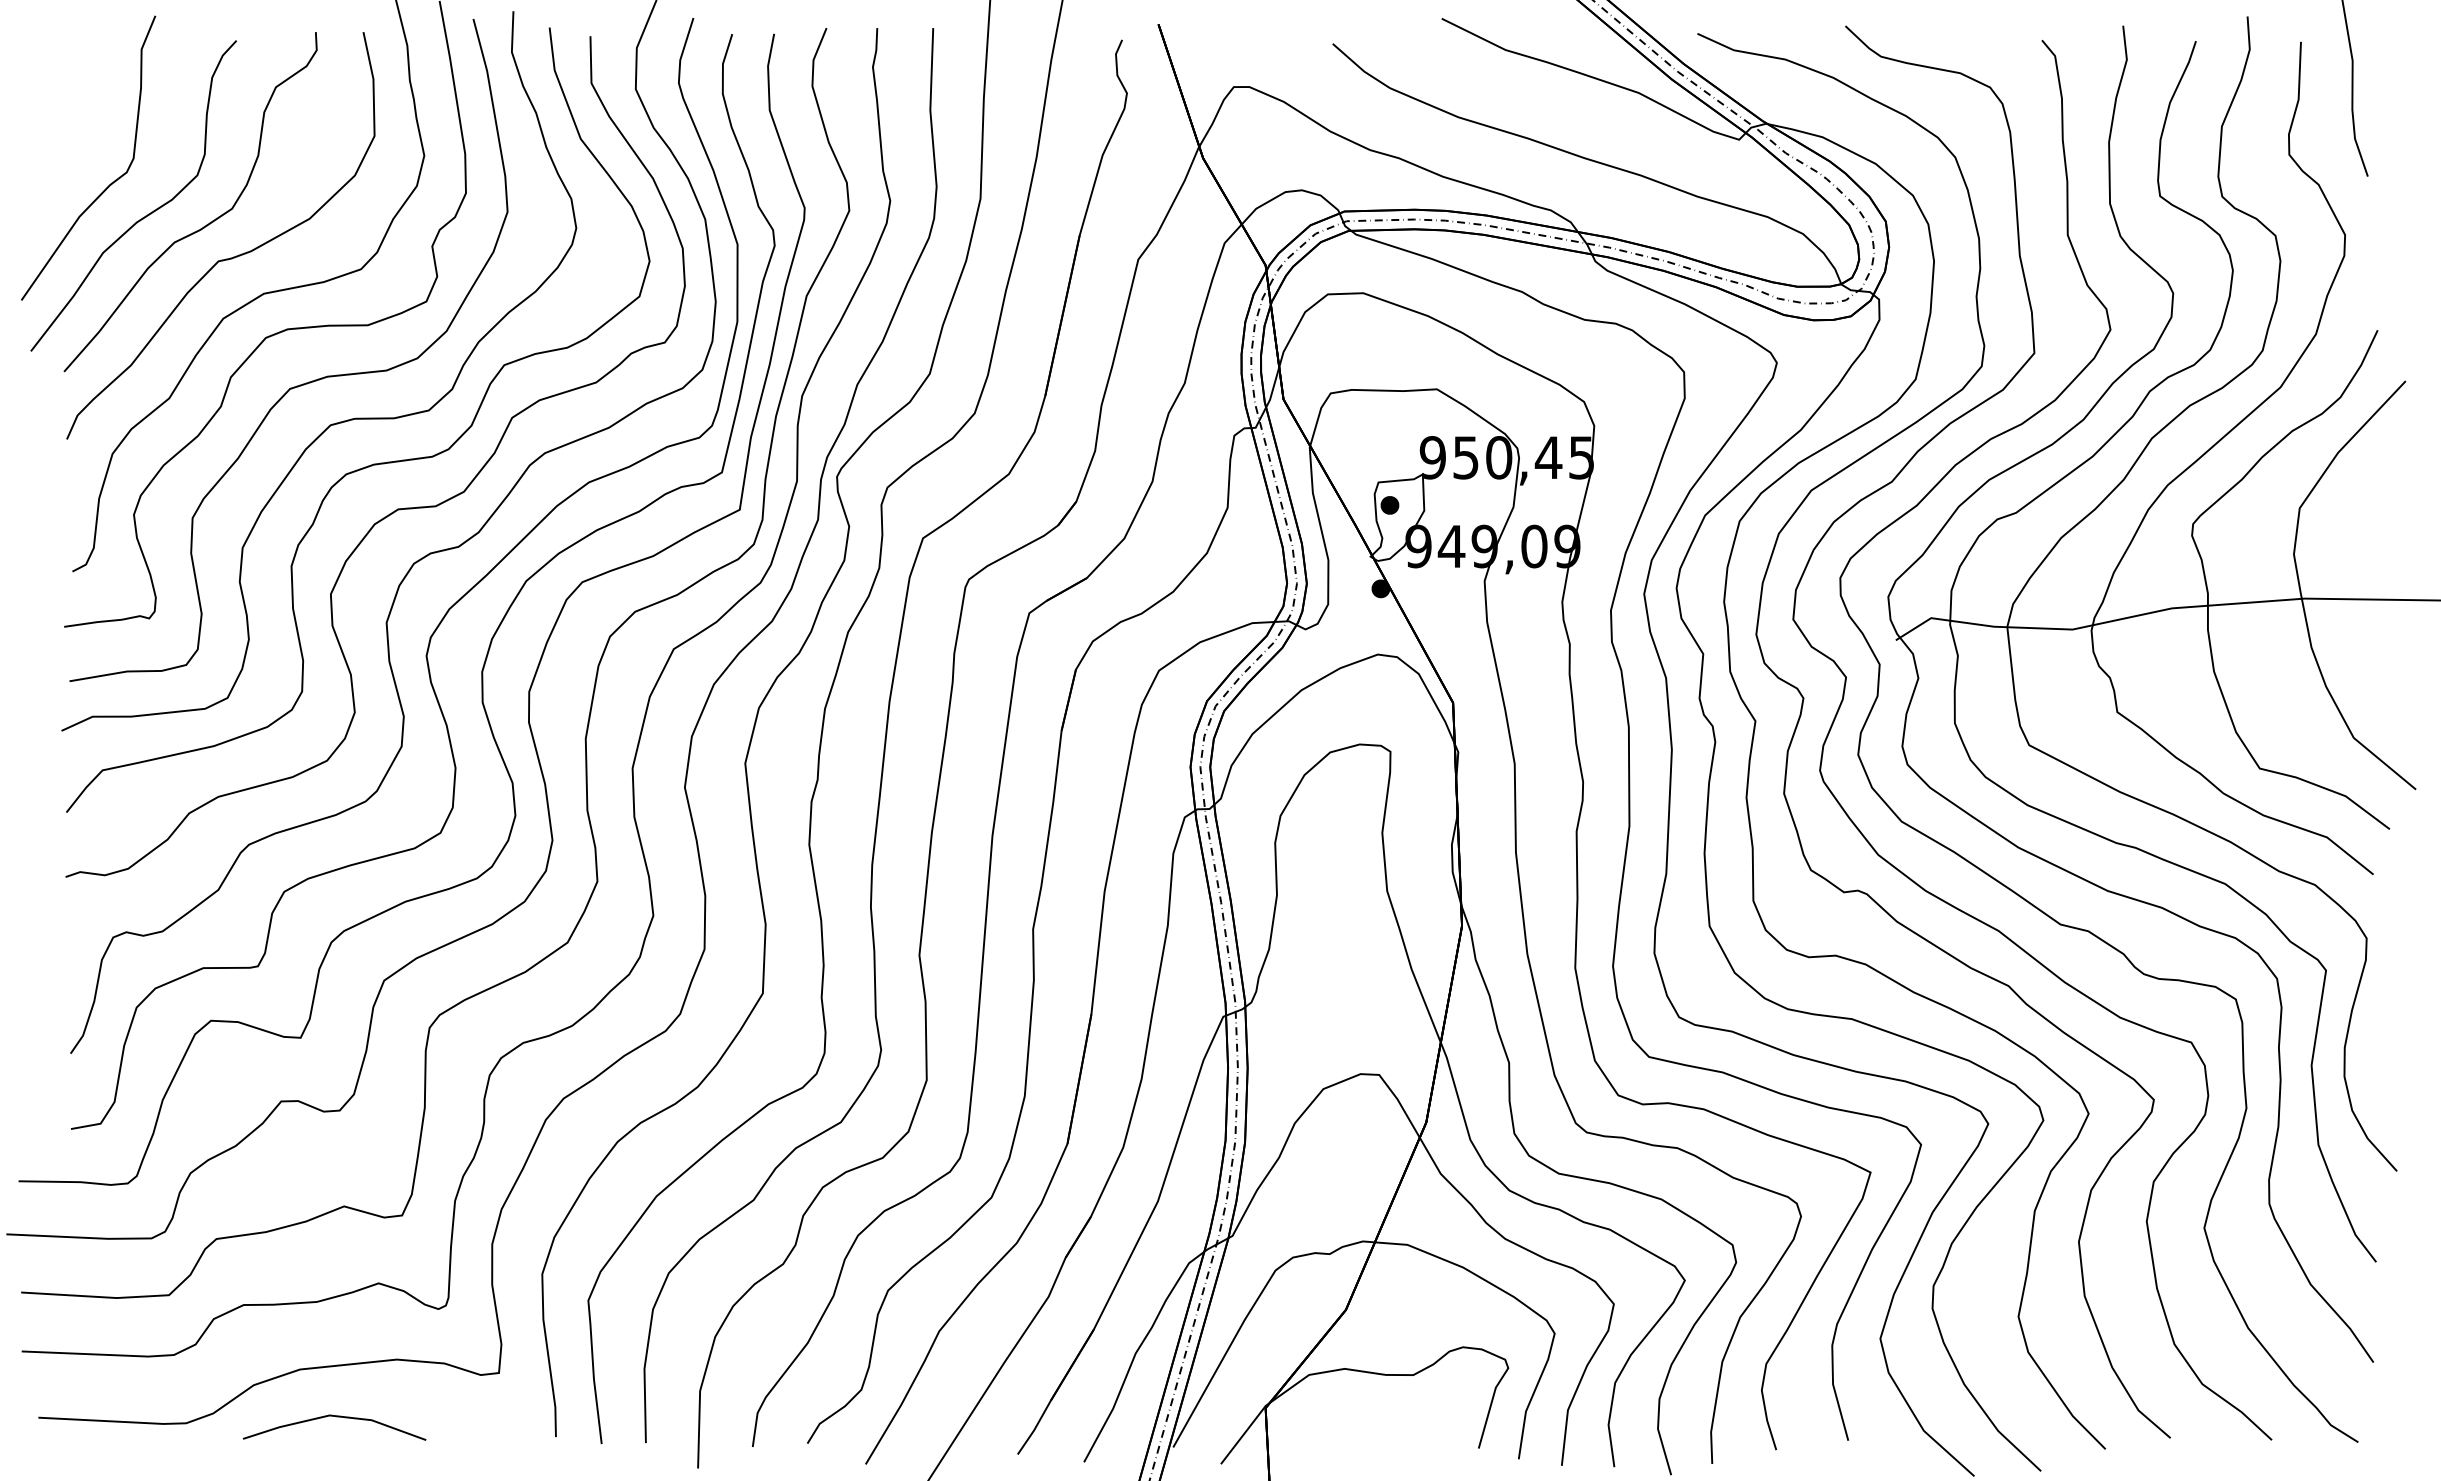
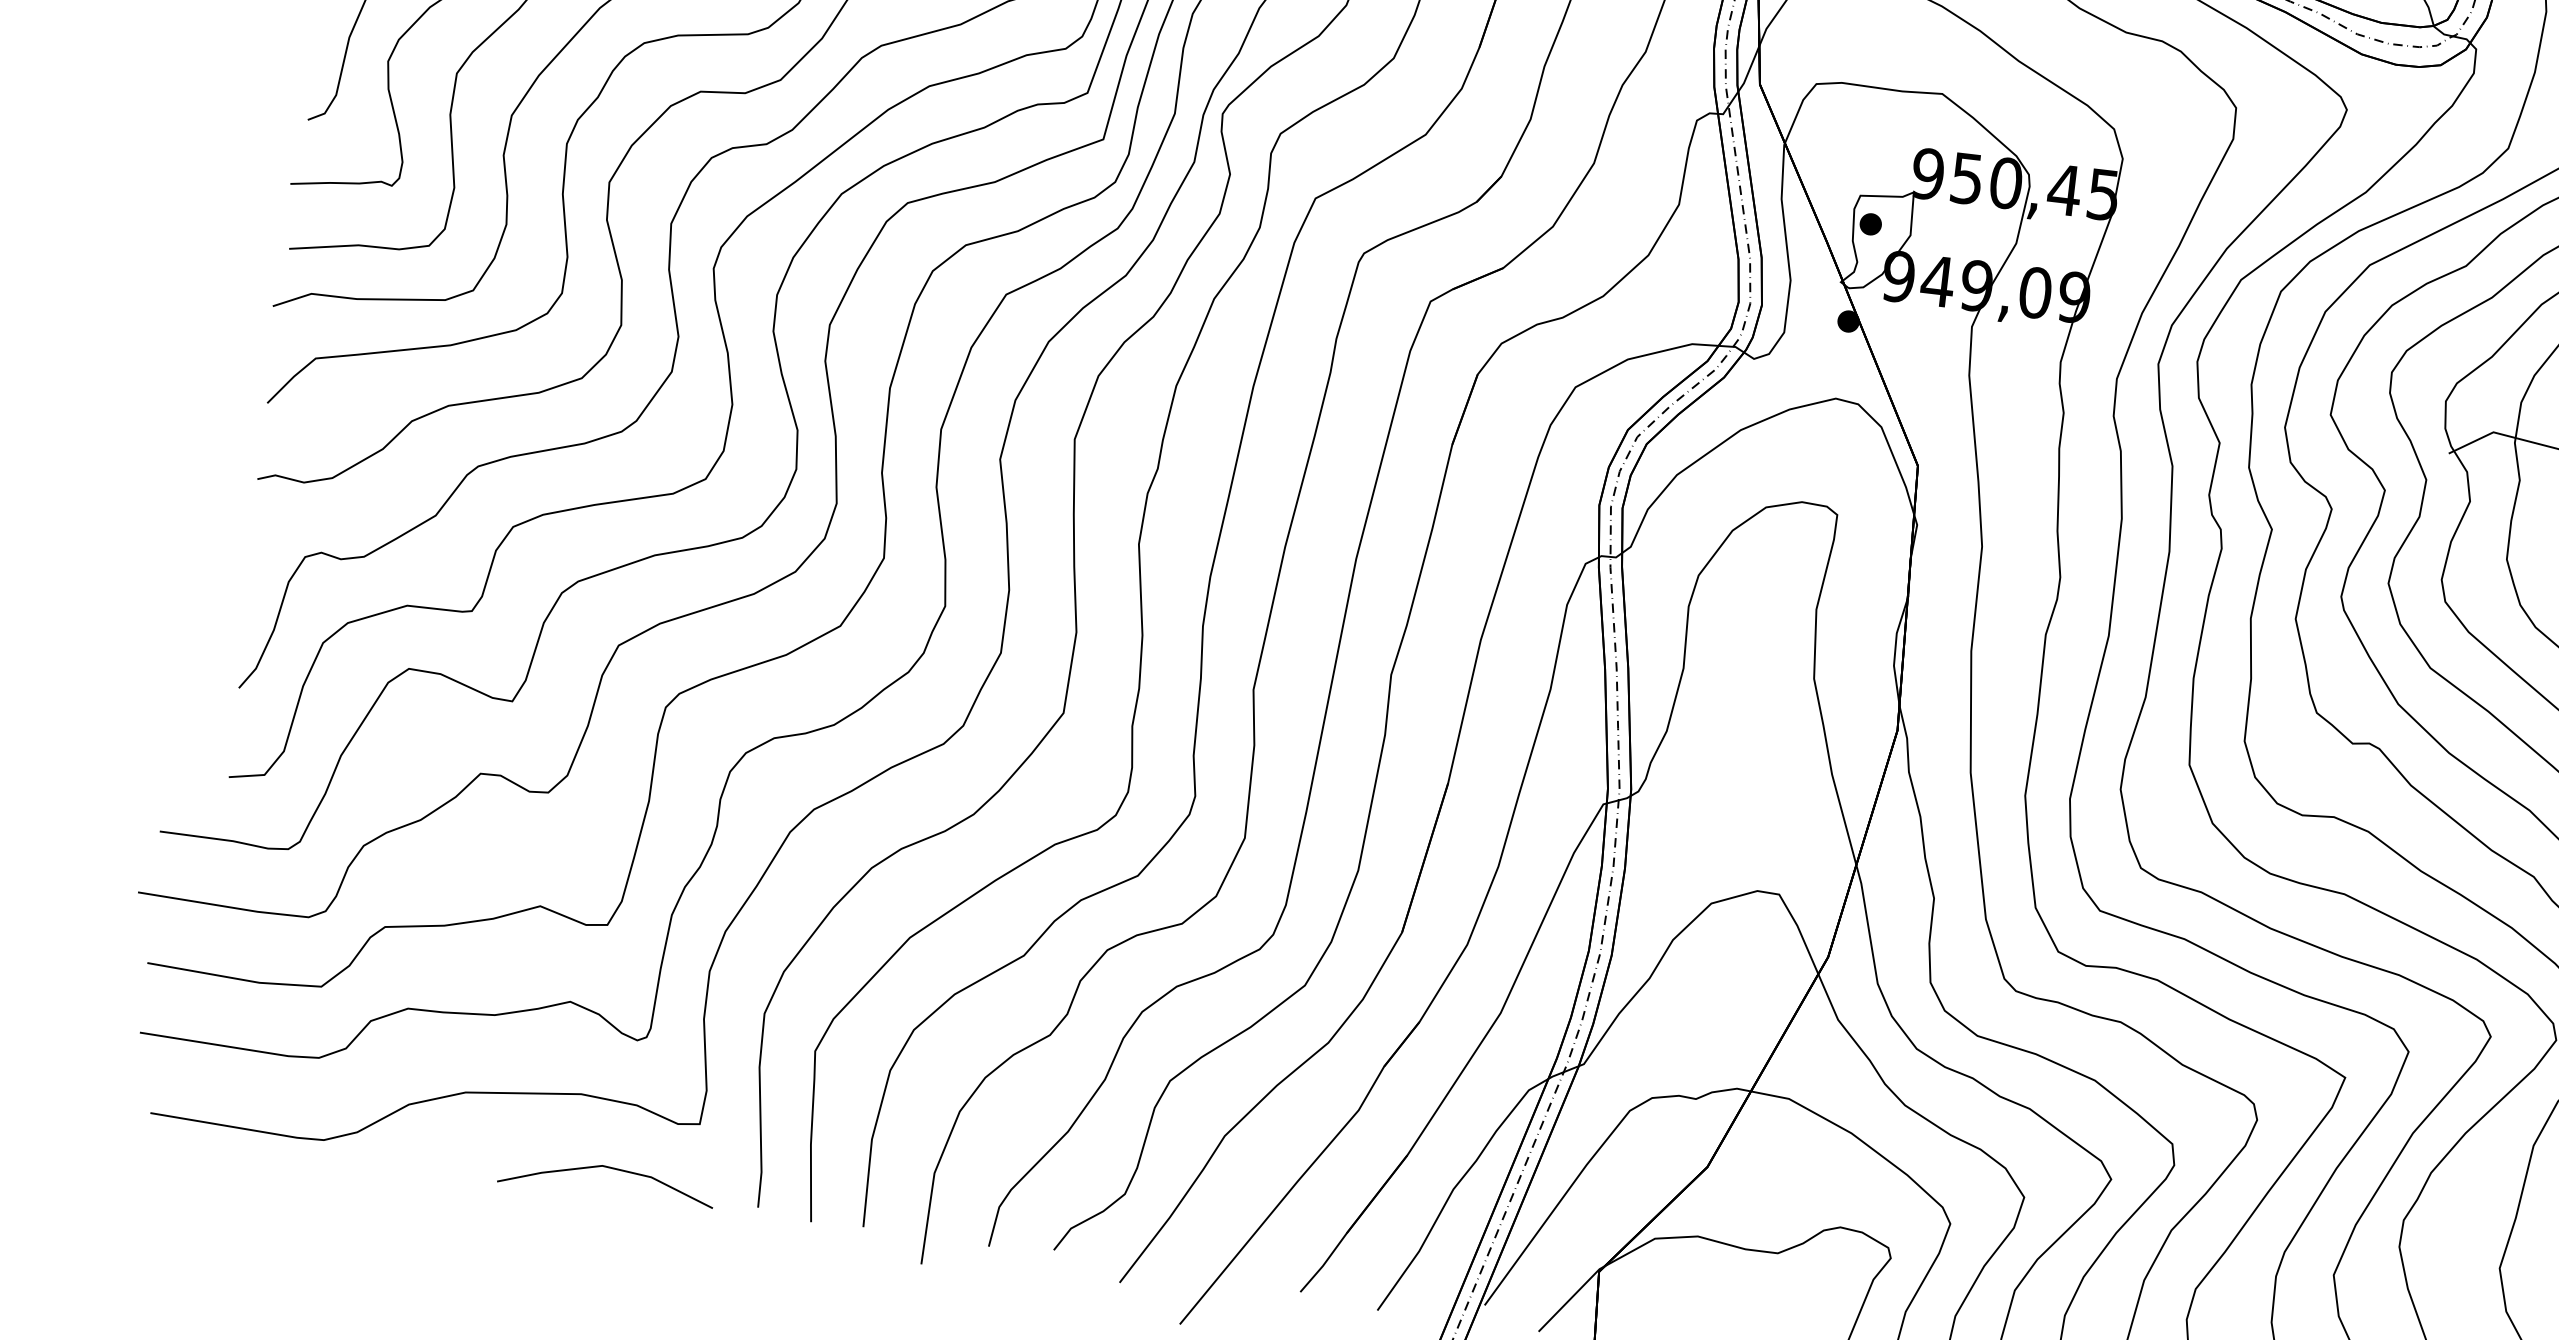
line: (336, 1417) -> (610, 1169), moved

